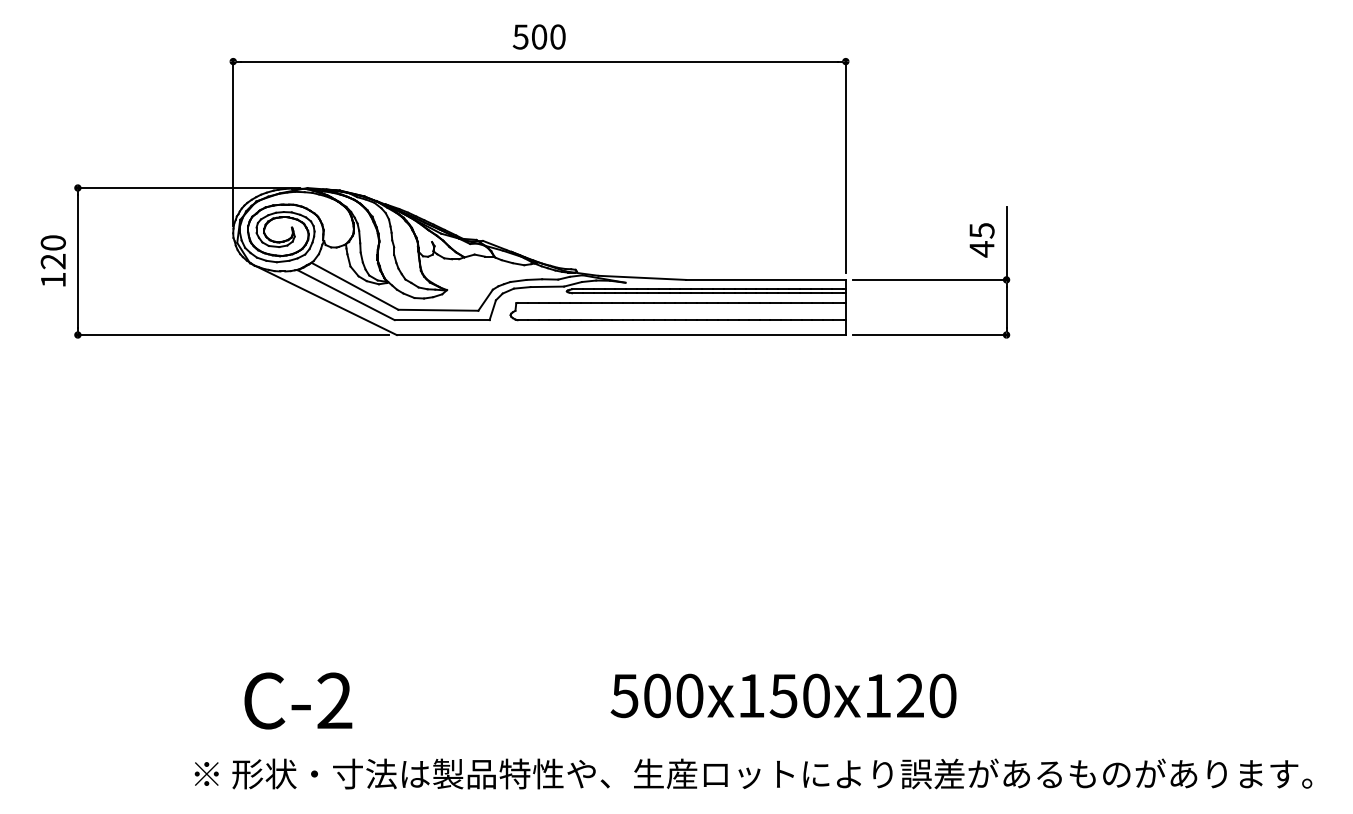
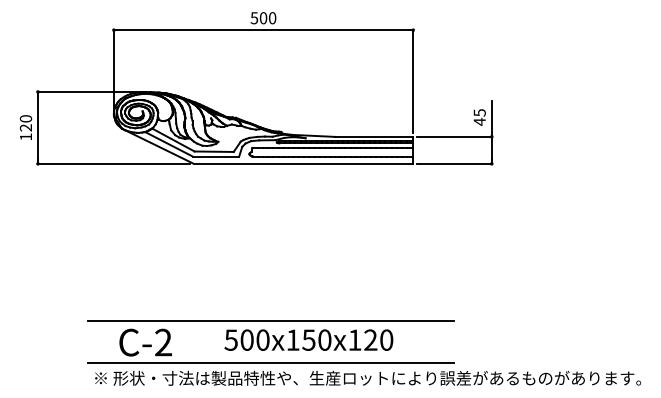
line: (553, 657) -> (270, 321), added
text: (782, 694) -> (308, 339), moved
line: (553, 743) -> (270, 363), added

